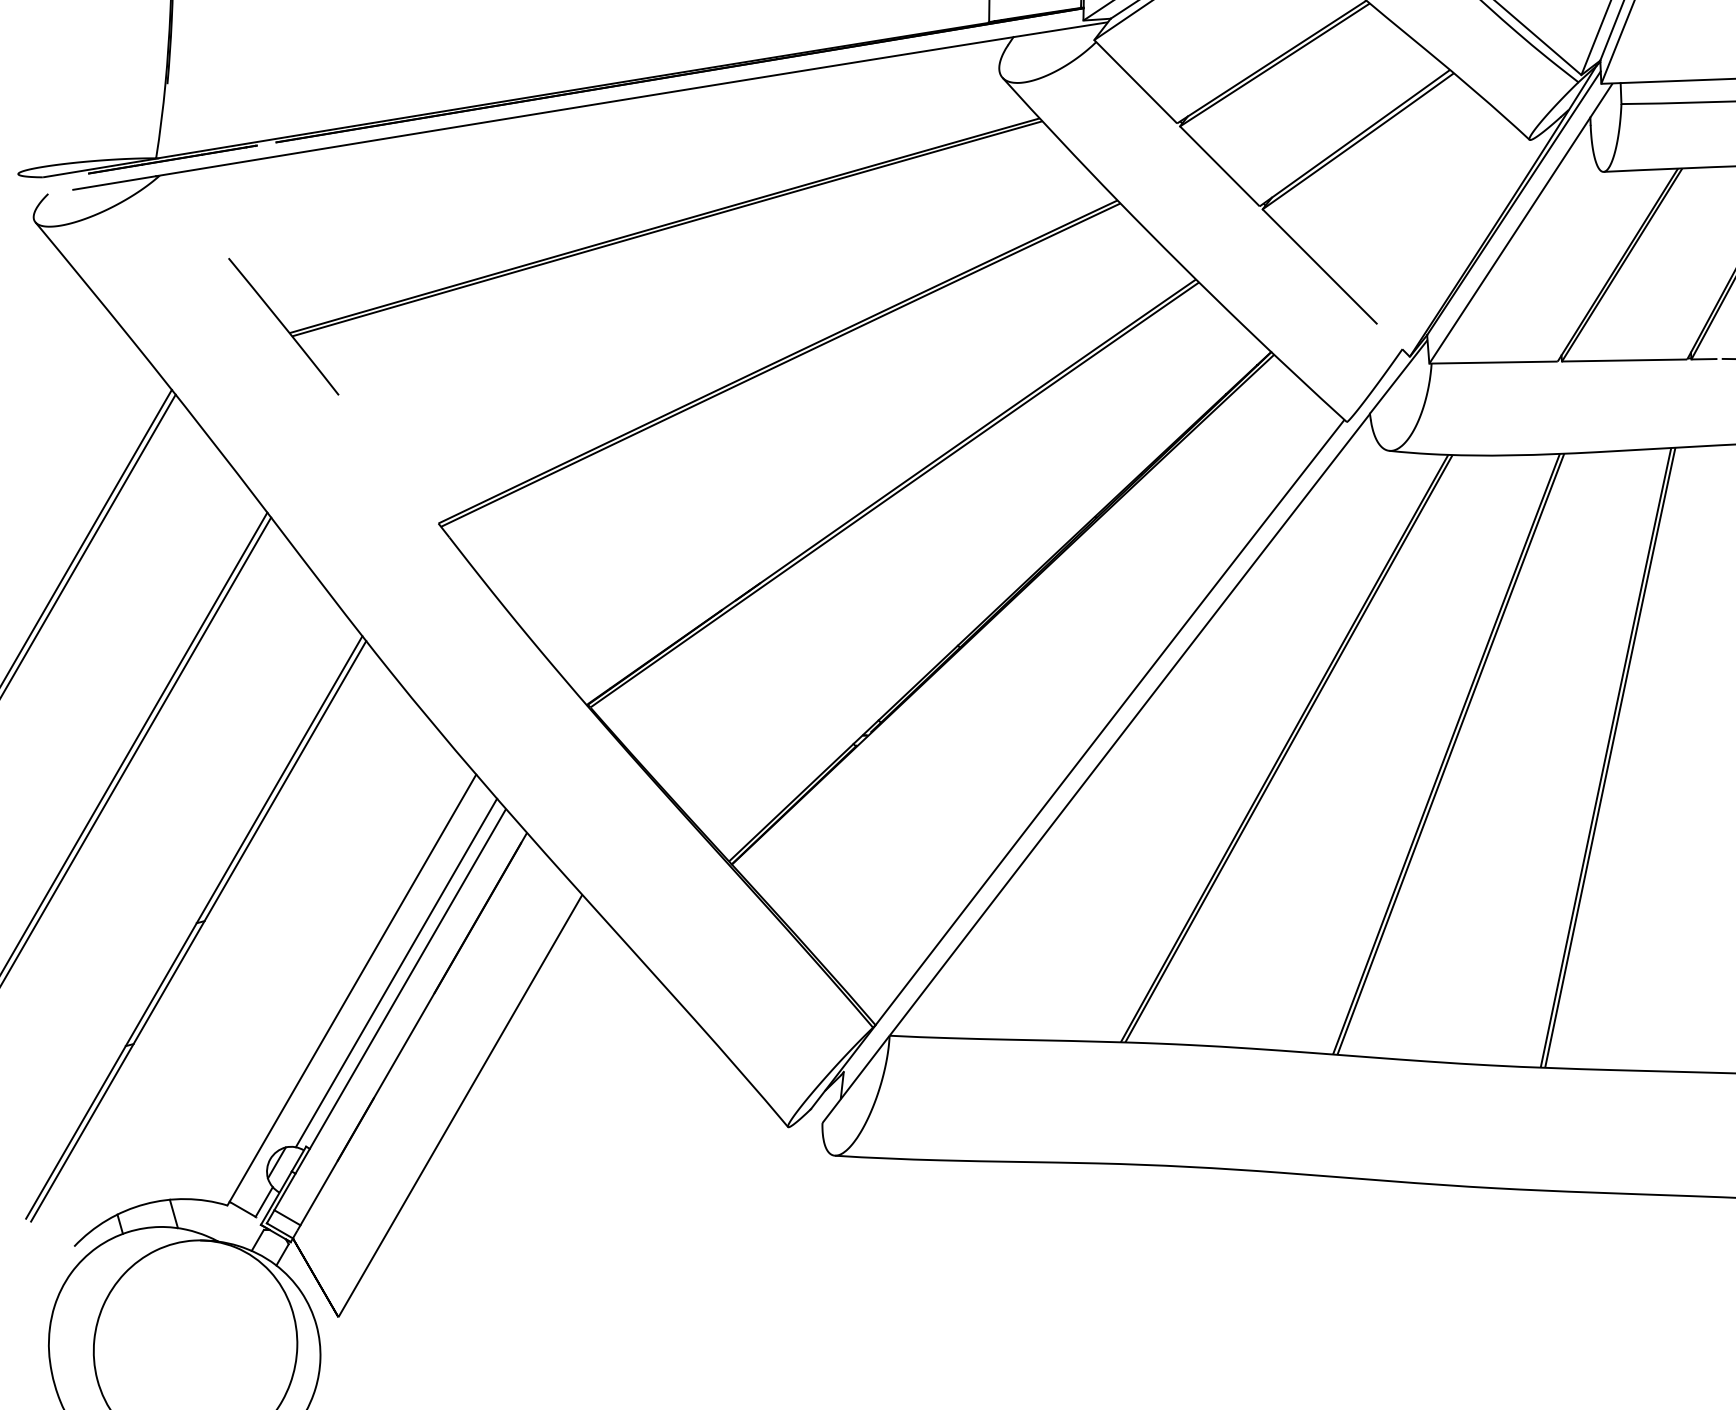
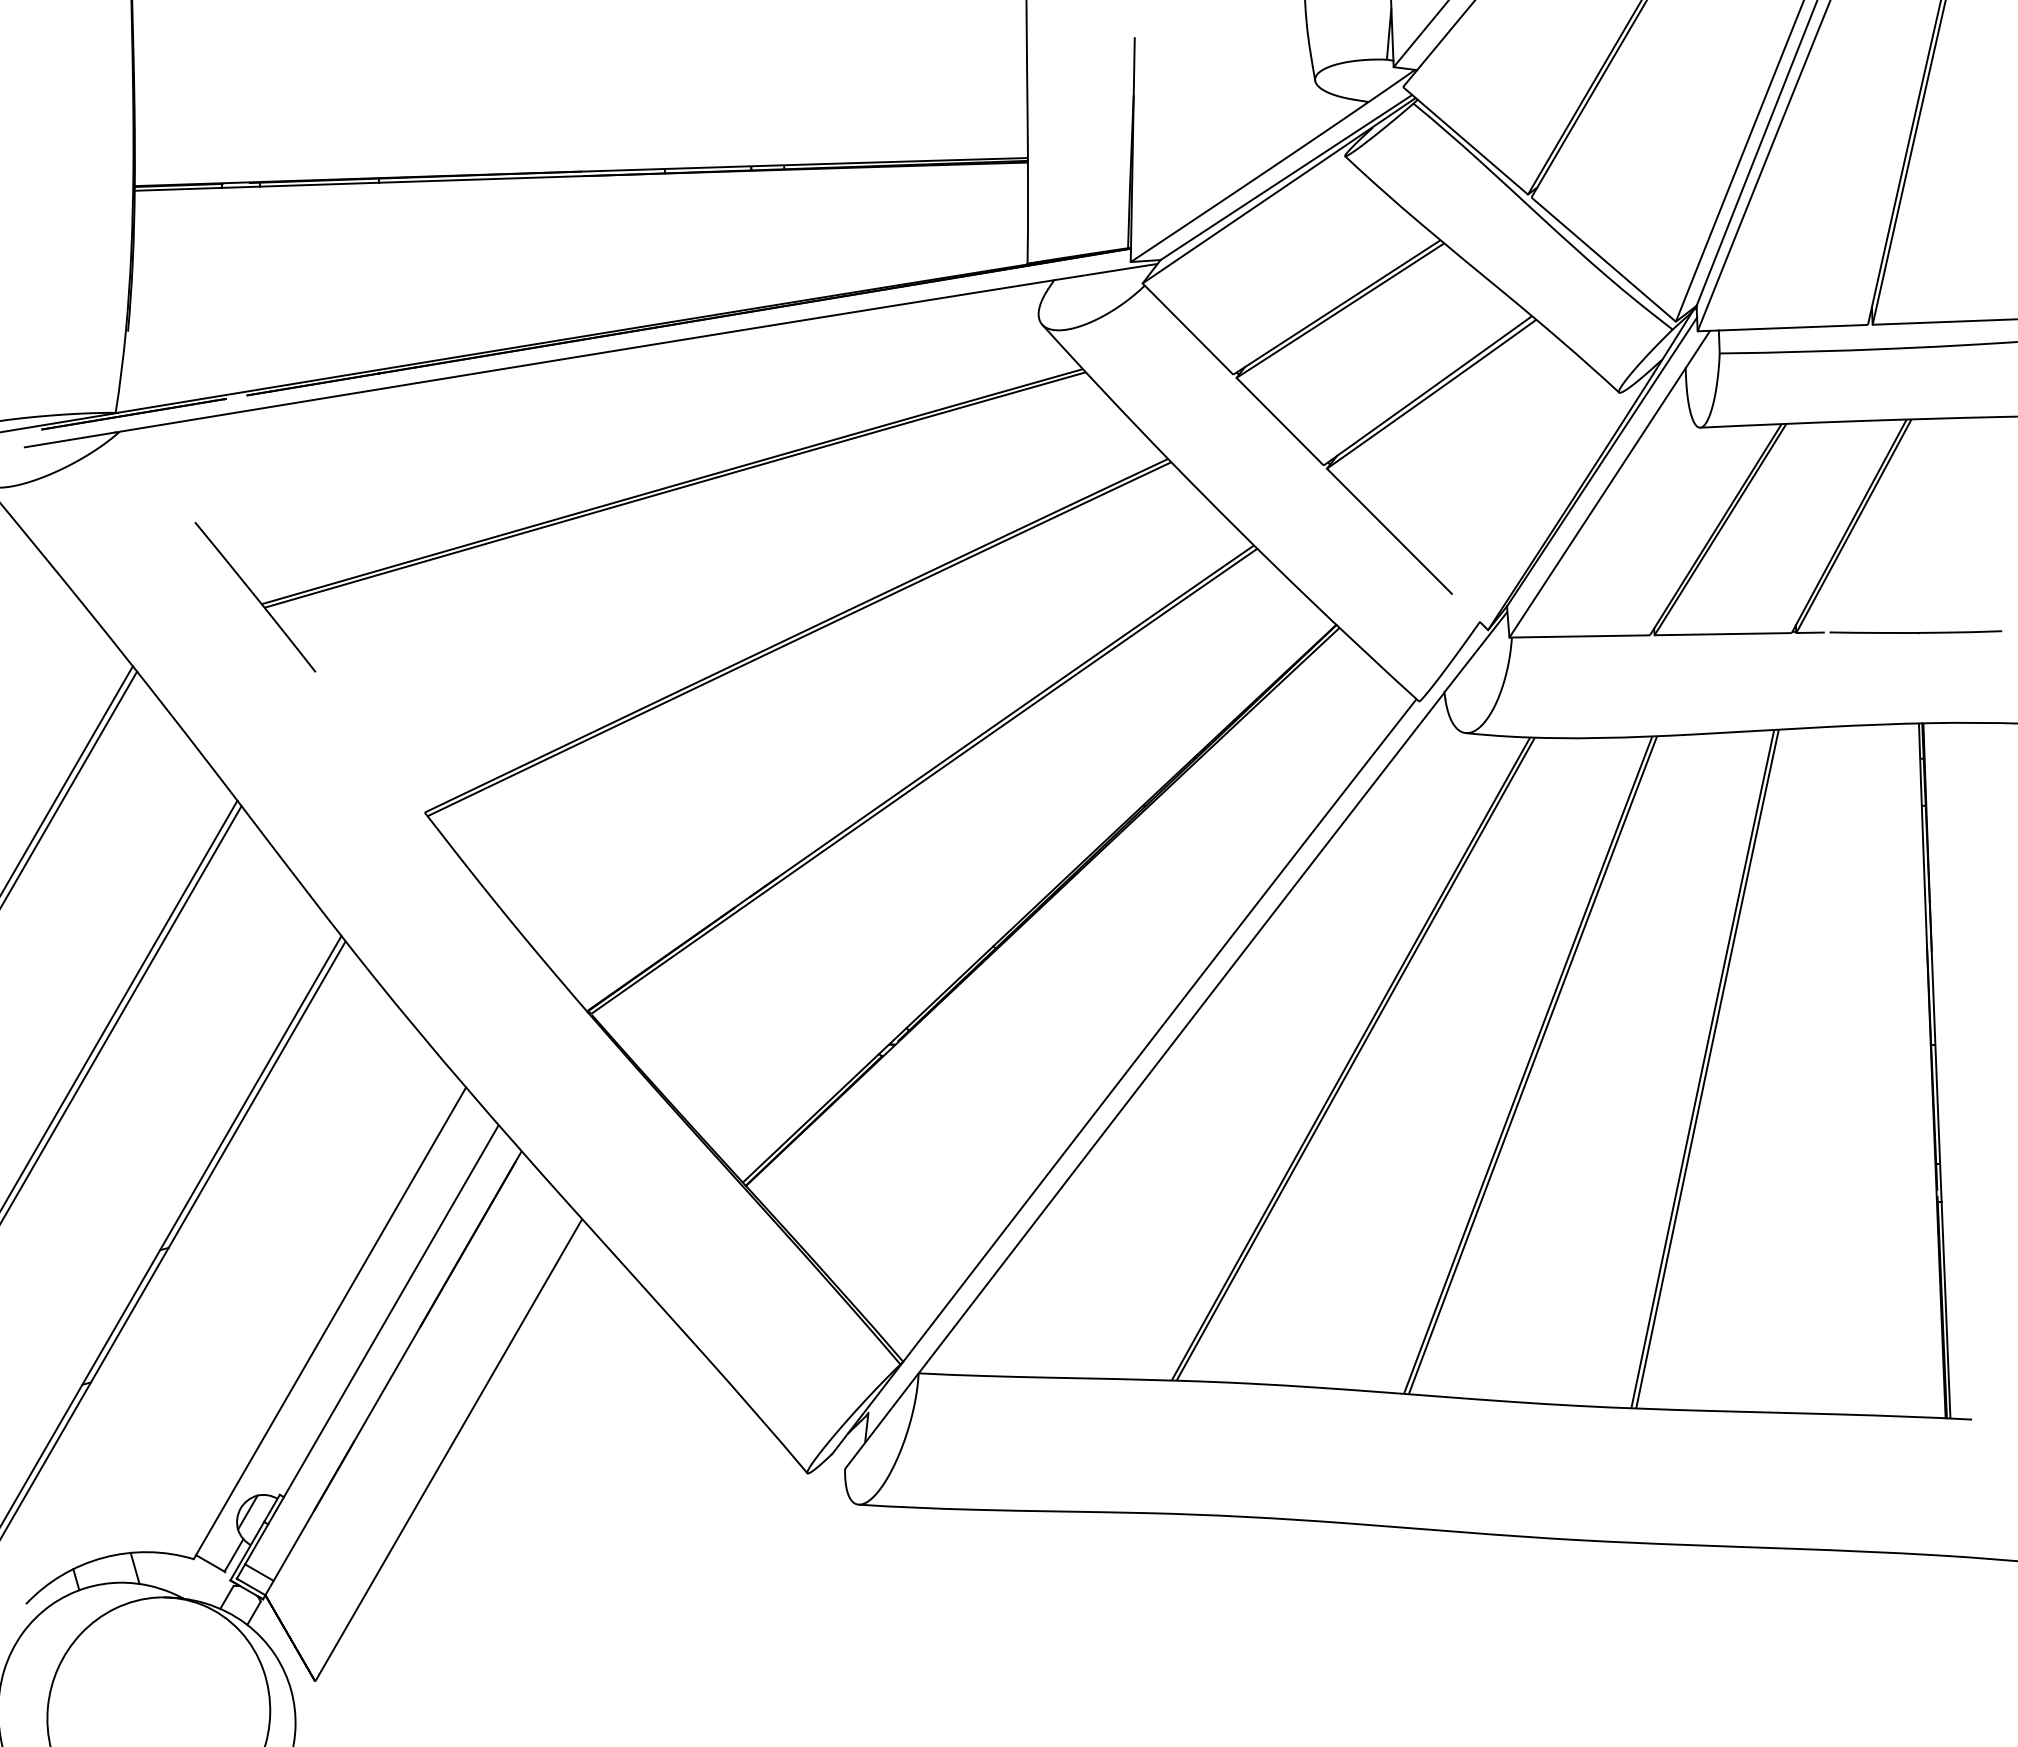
line: (396, 972) -> (378, 1304), removed

